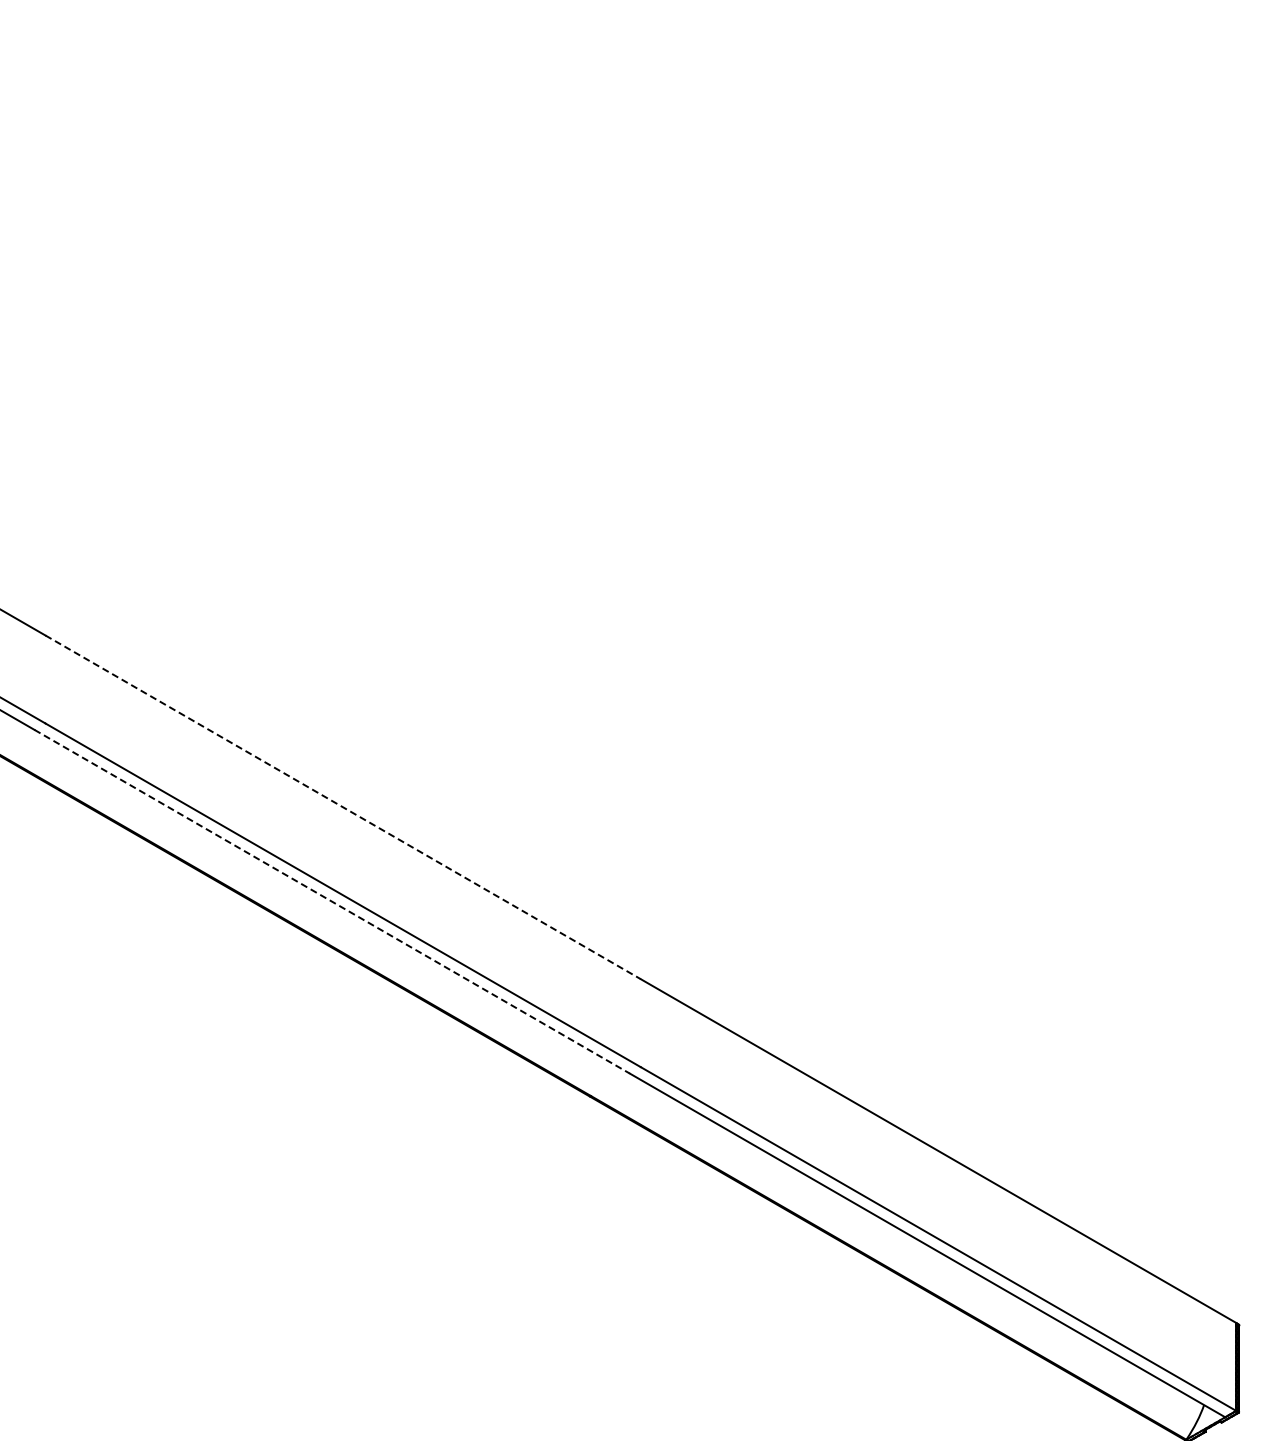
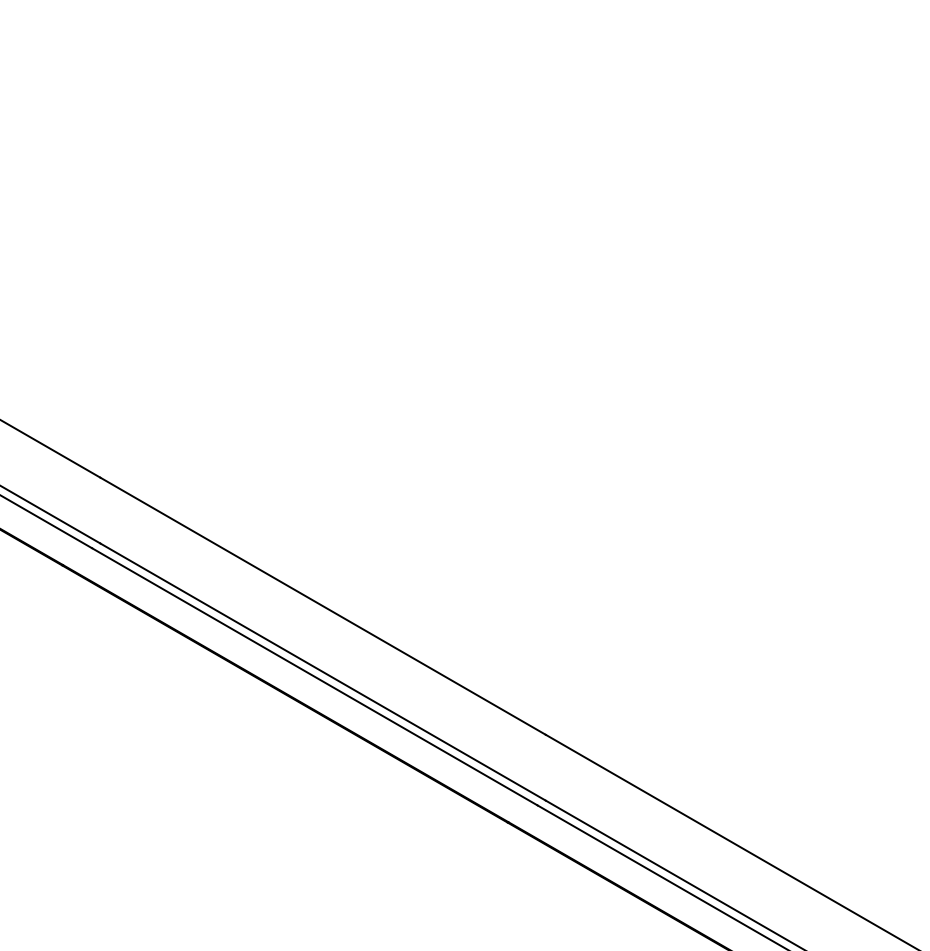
line: (343, 807) -> (323, 606), dashed -> solid
line: (332, 901) -> (315, 676), dashed -> solid

